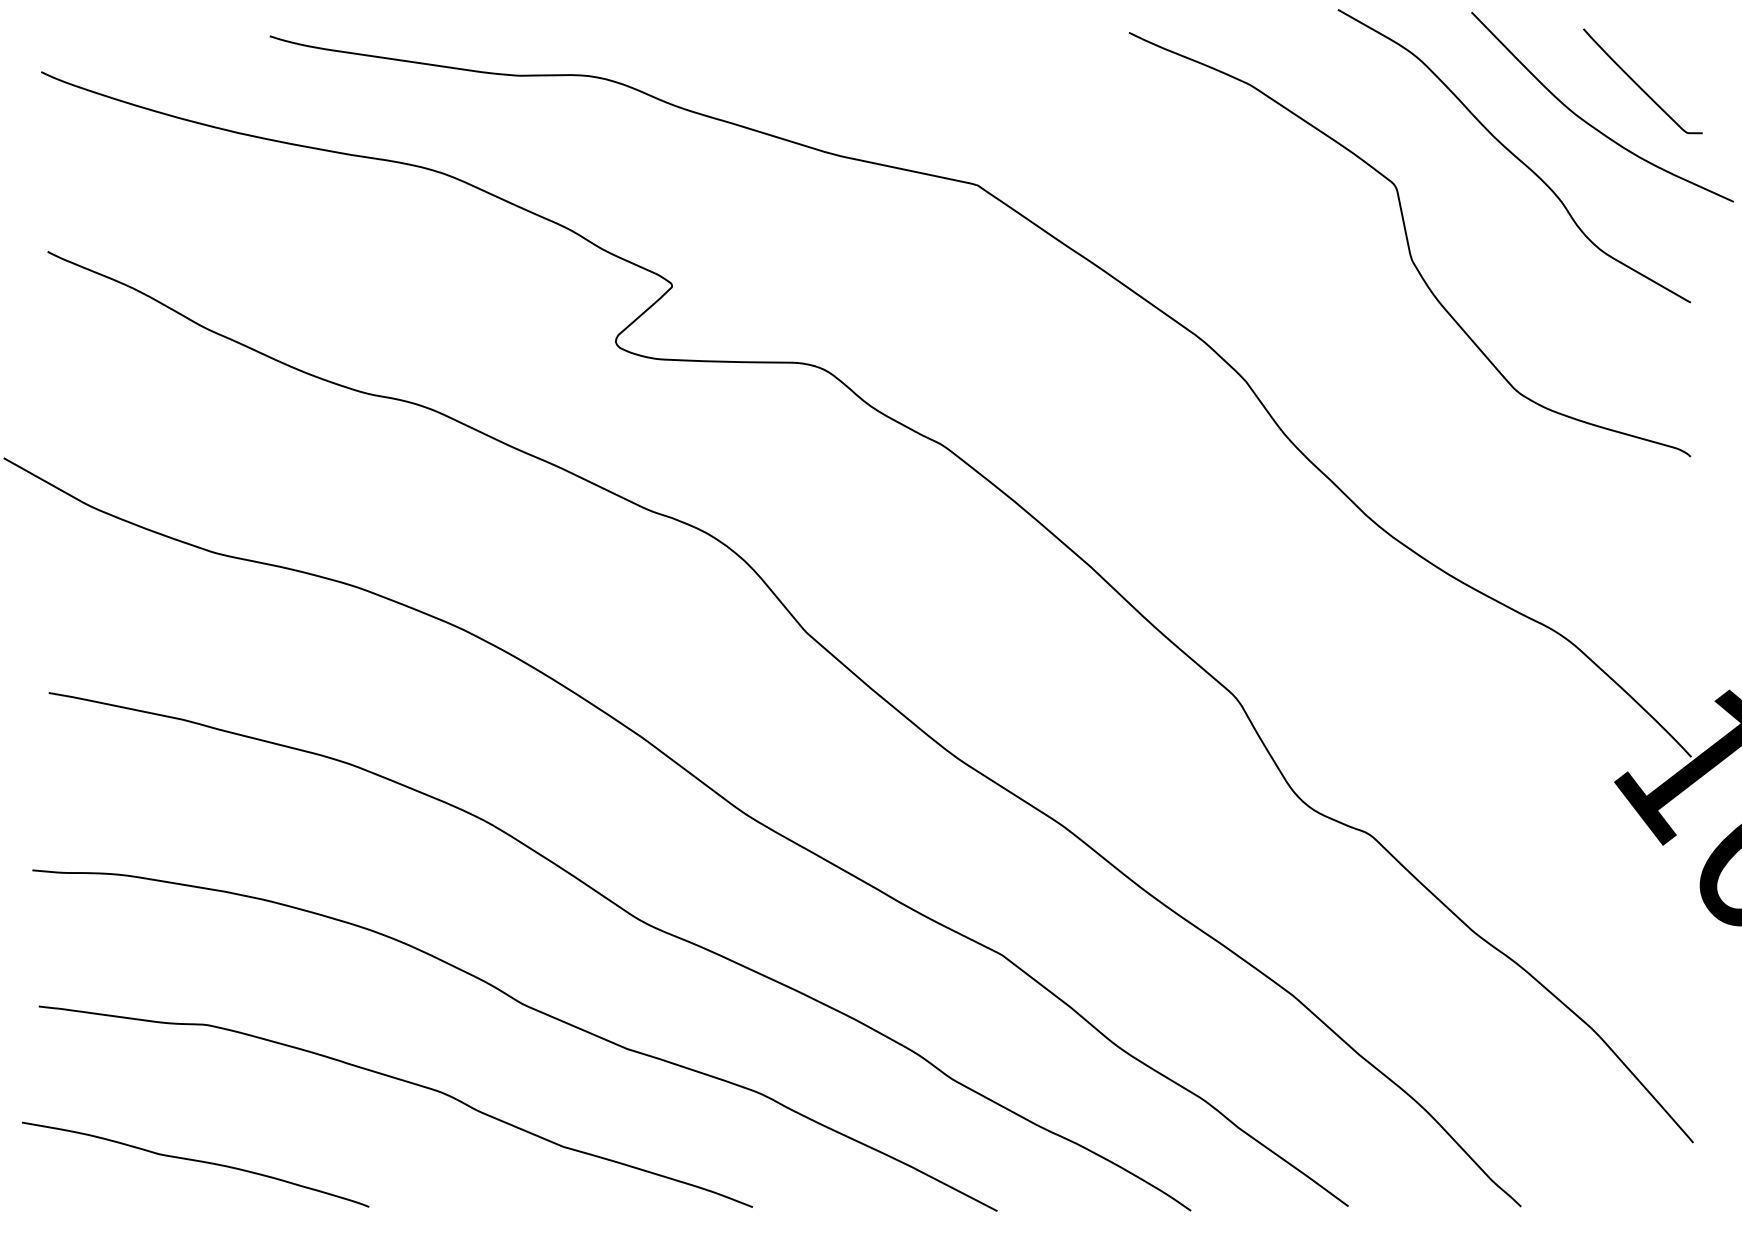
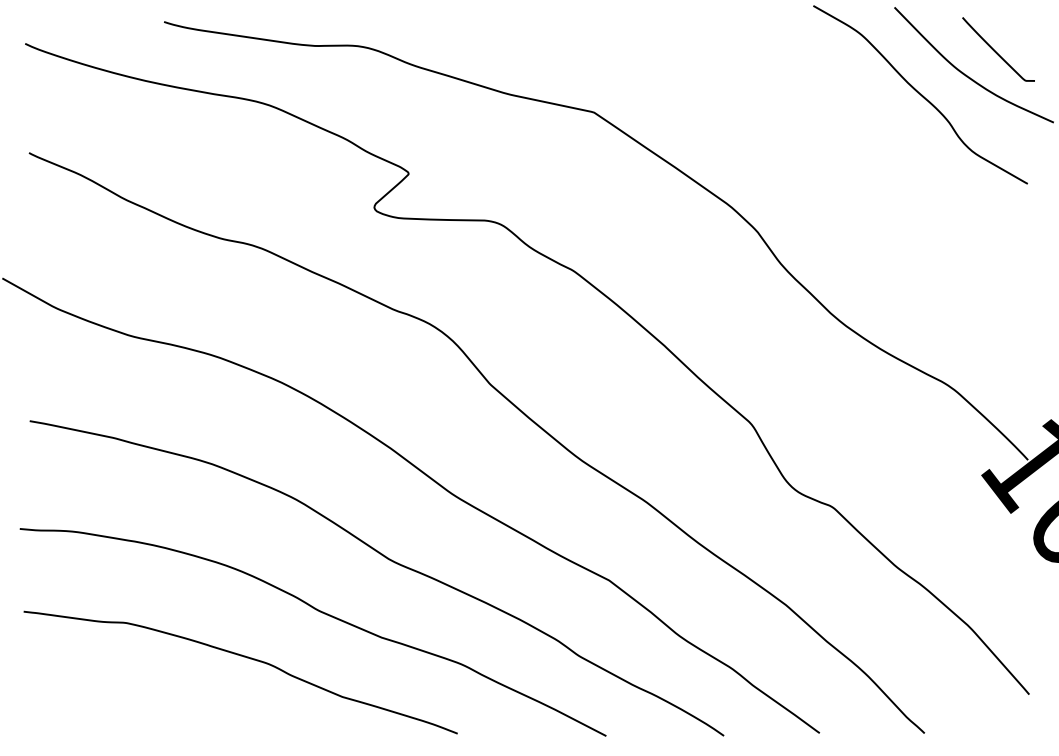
curve: (1409, 244) -> (856, 148), removed
curve: (194, 1162) -> (118, 706), removed

